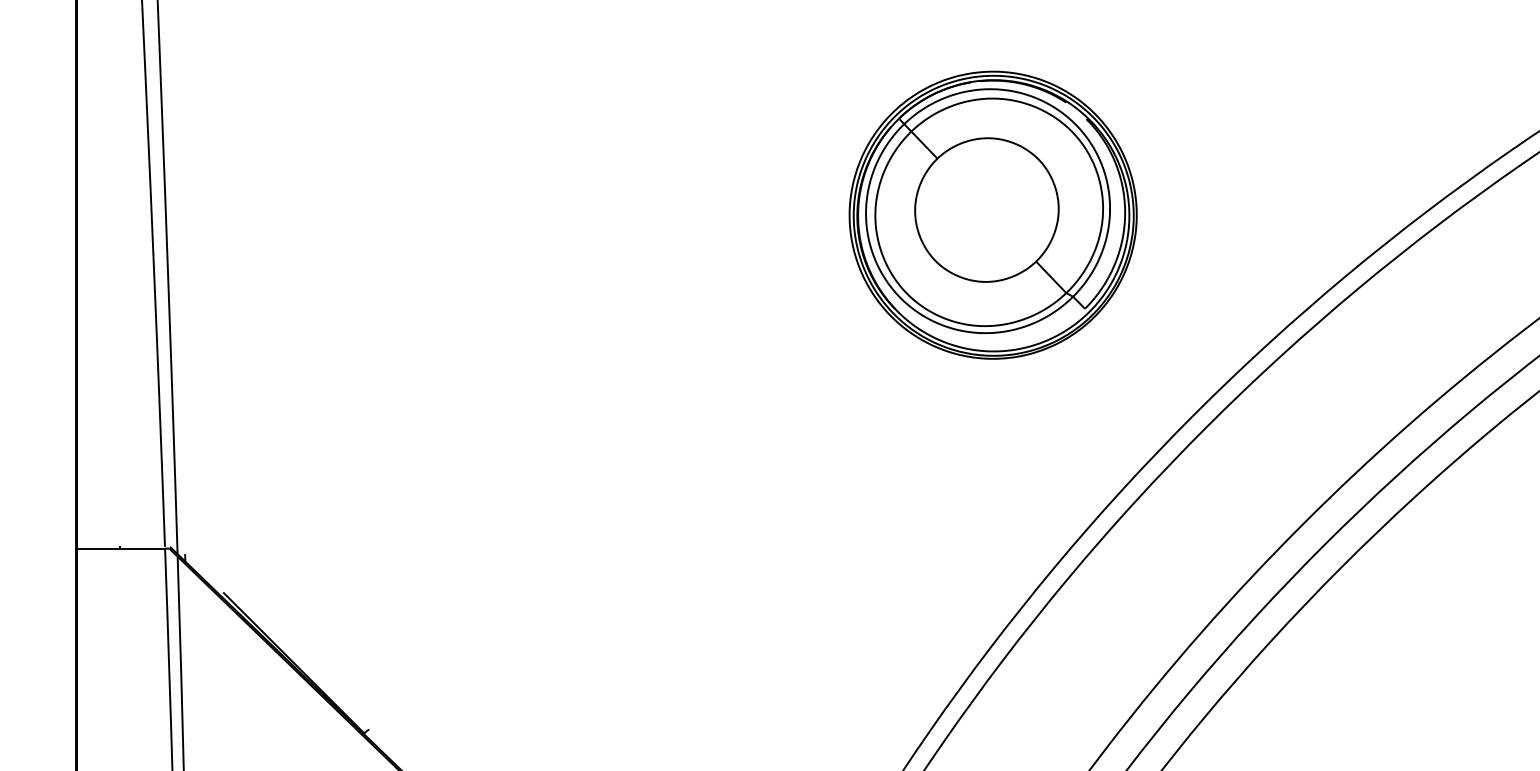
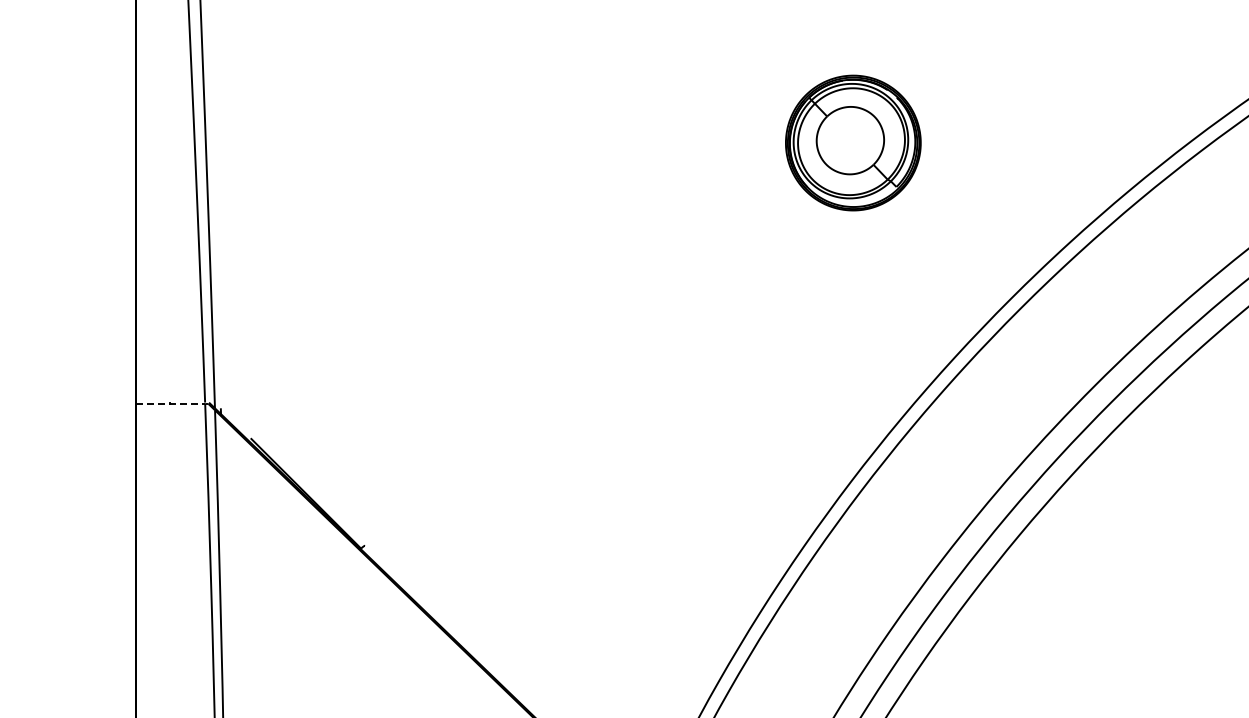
part: (993, 214) -> (853, 142), size x0.6
line: (122, 547) -> (171, 403), solid -> dashed

